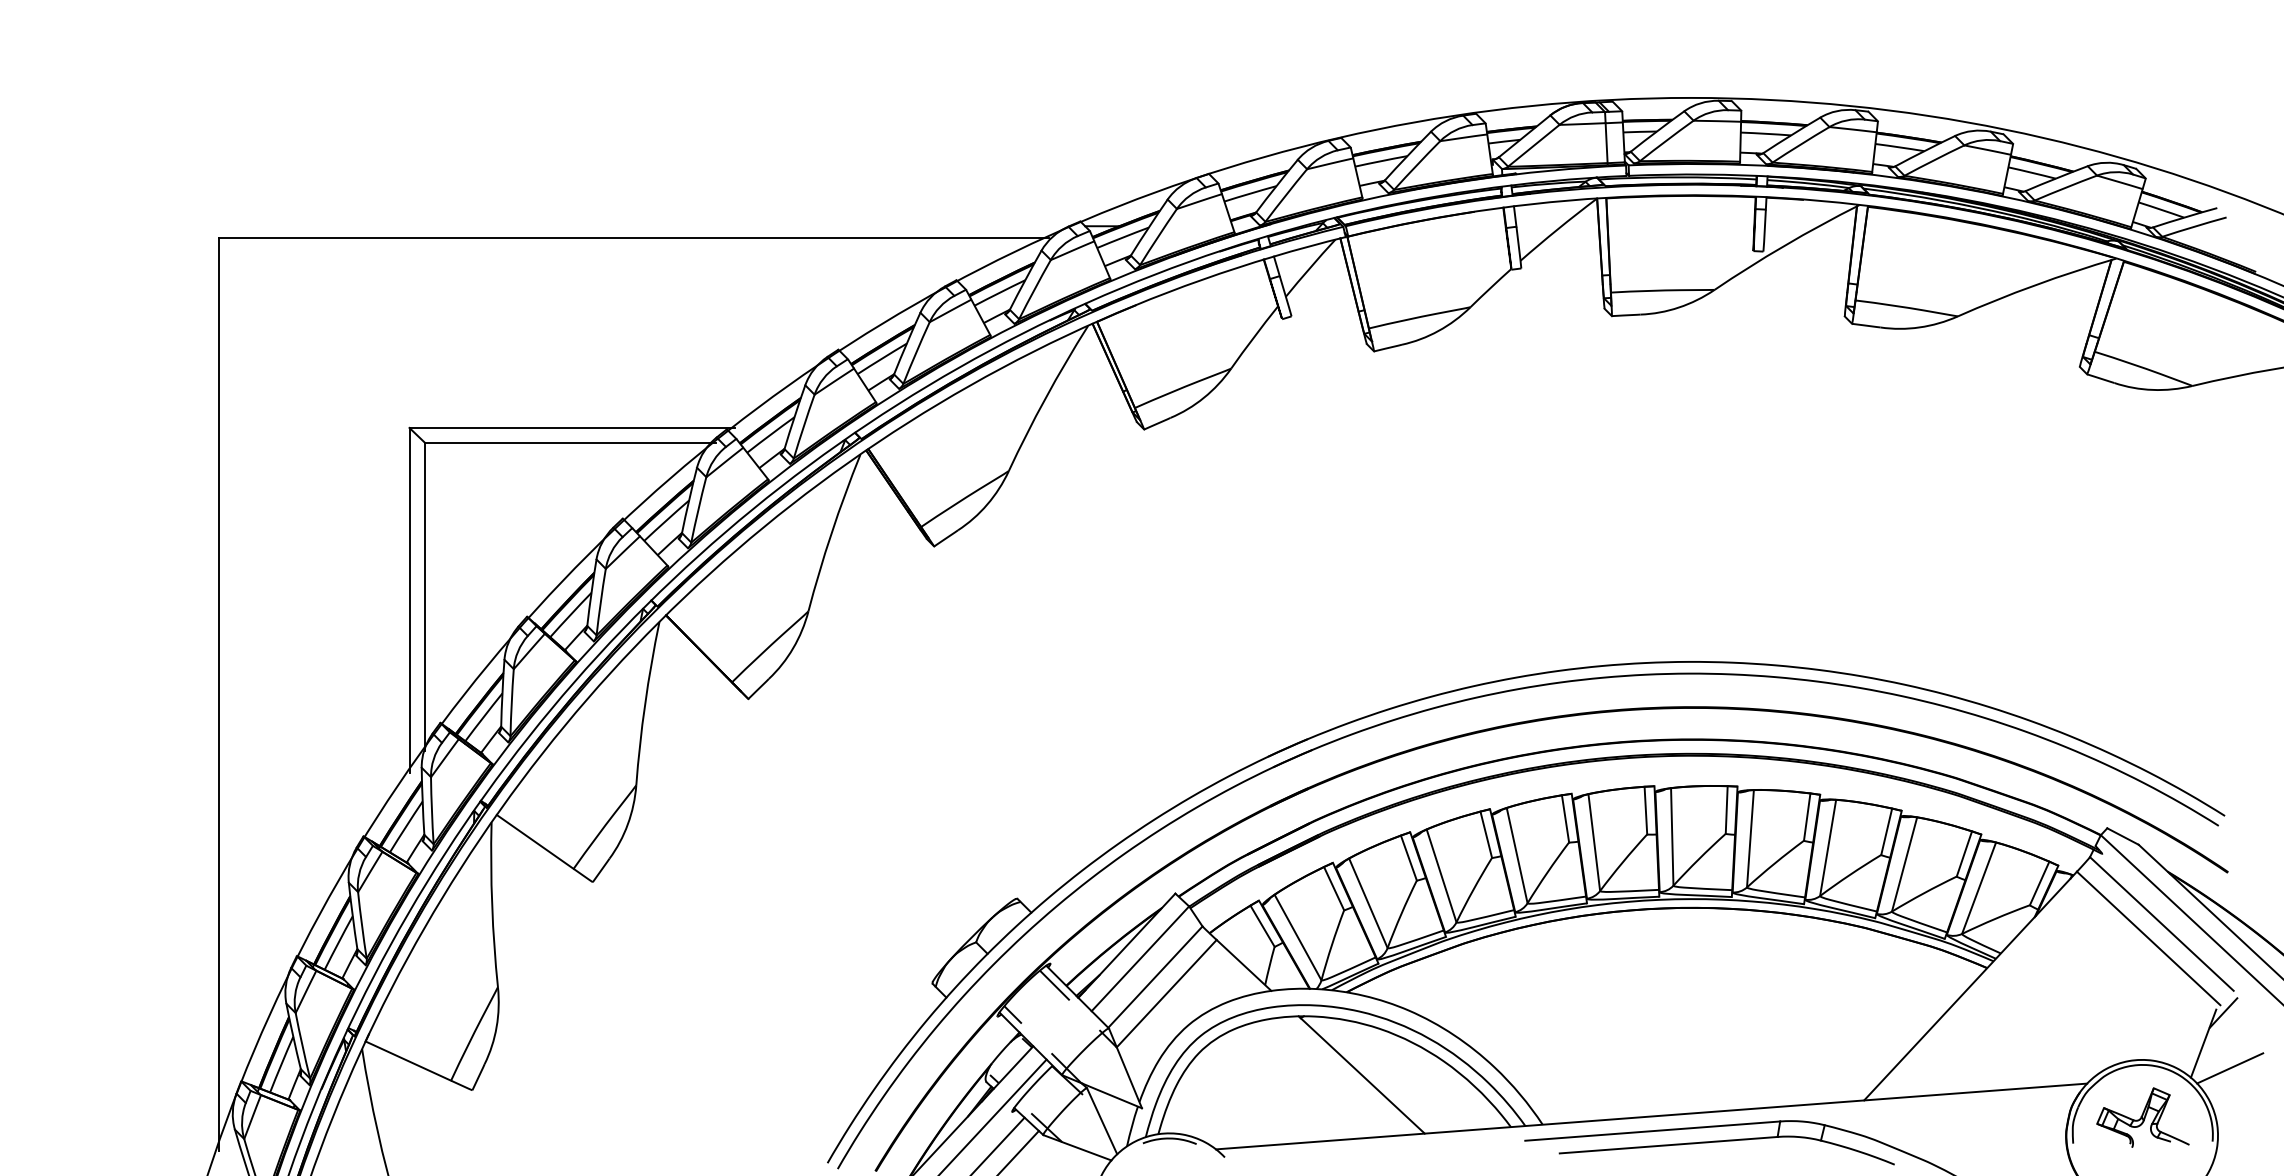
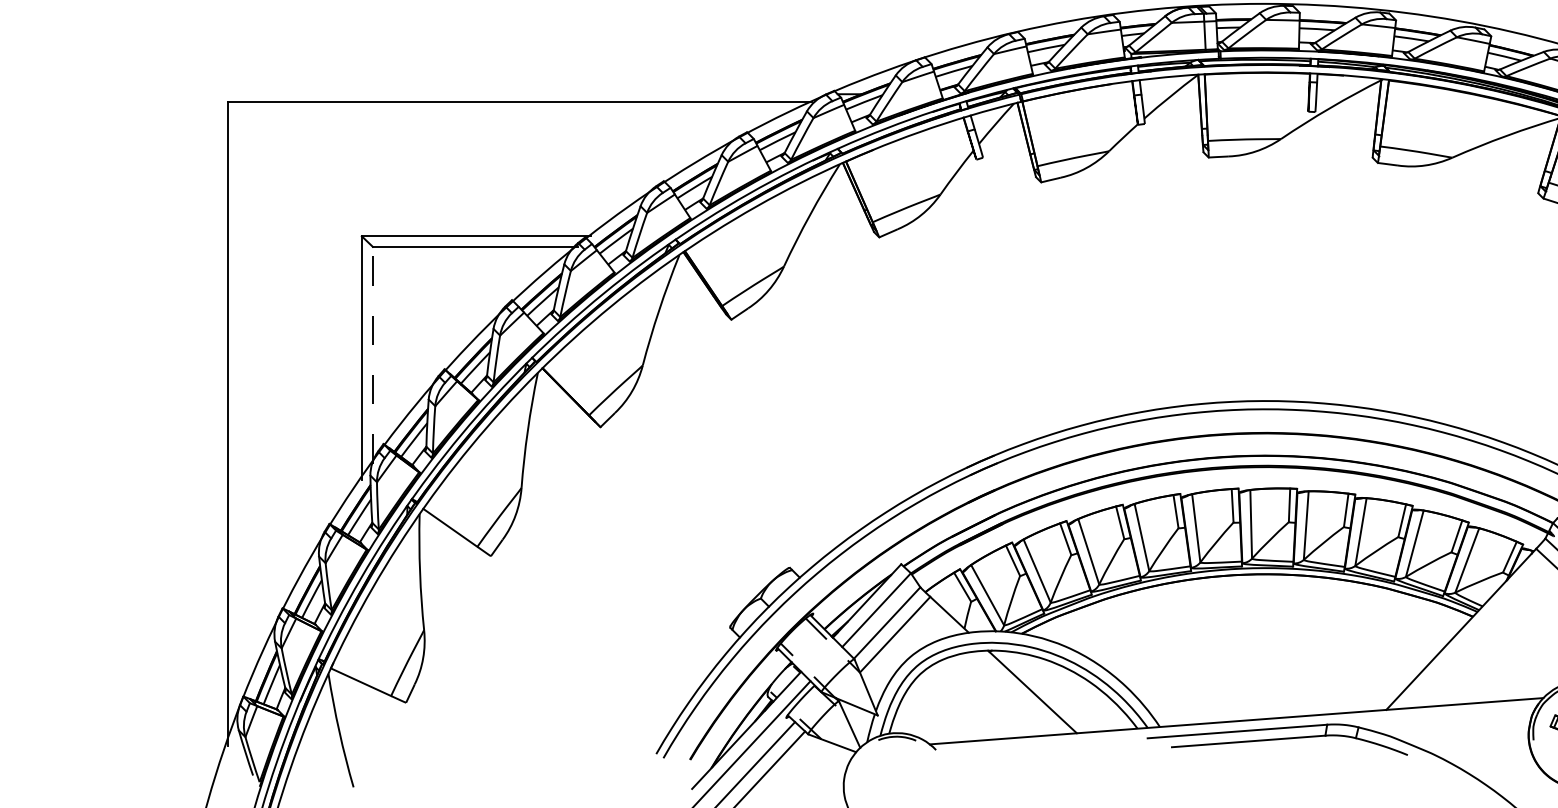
line: (425, 596) -> (373, 355), solid -> dashed

